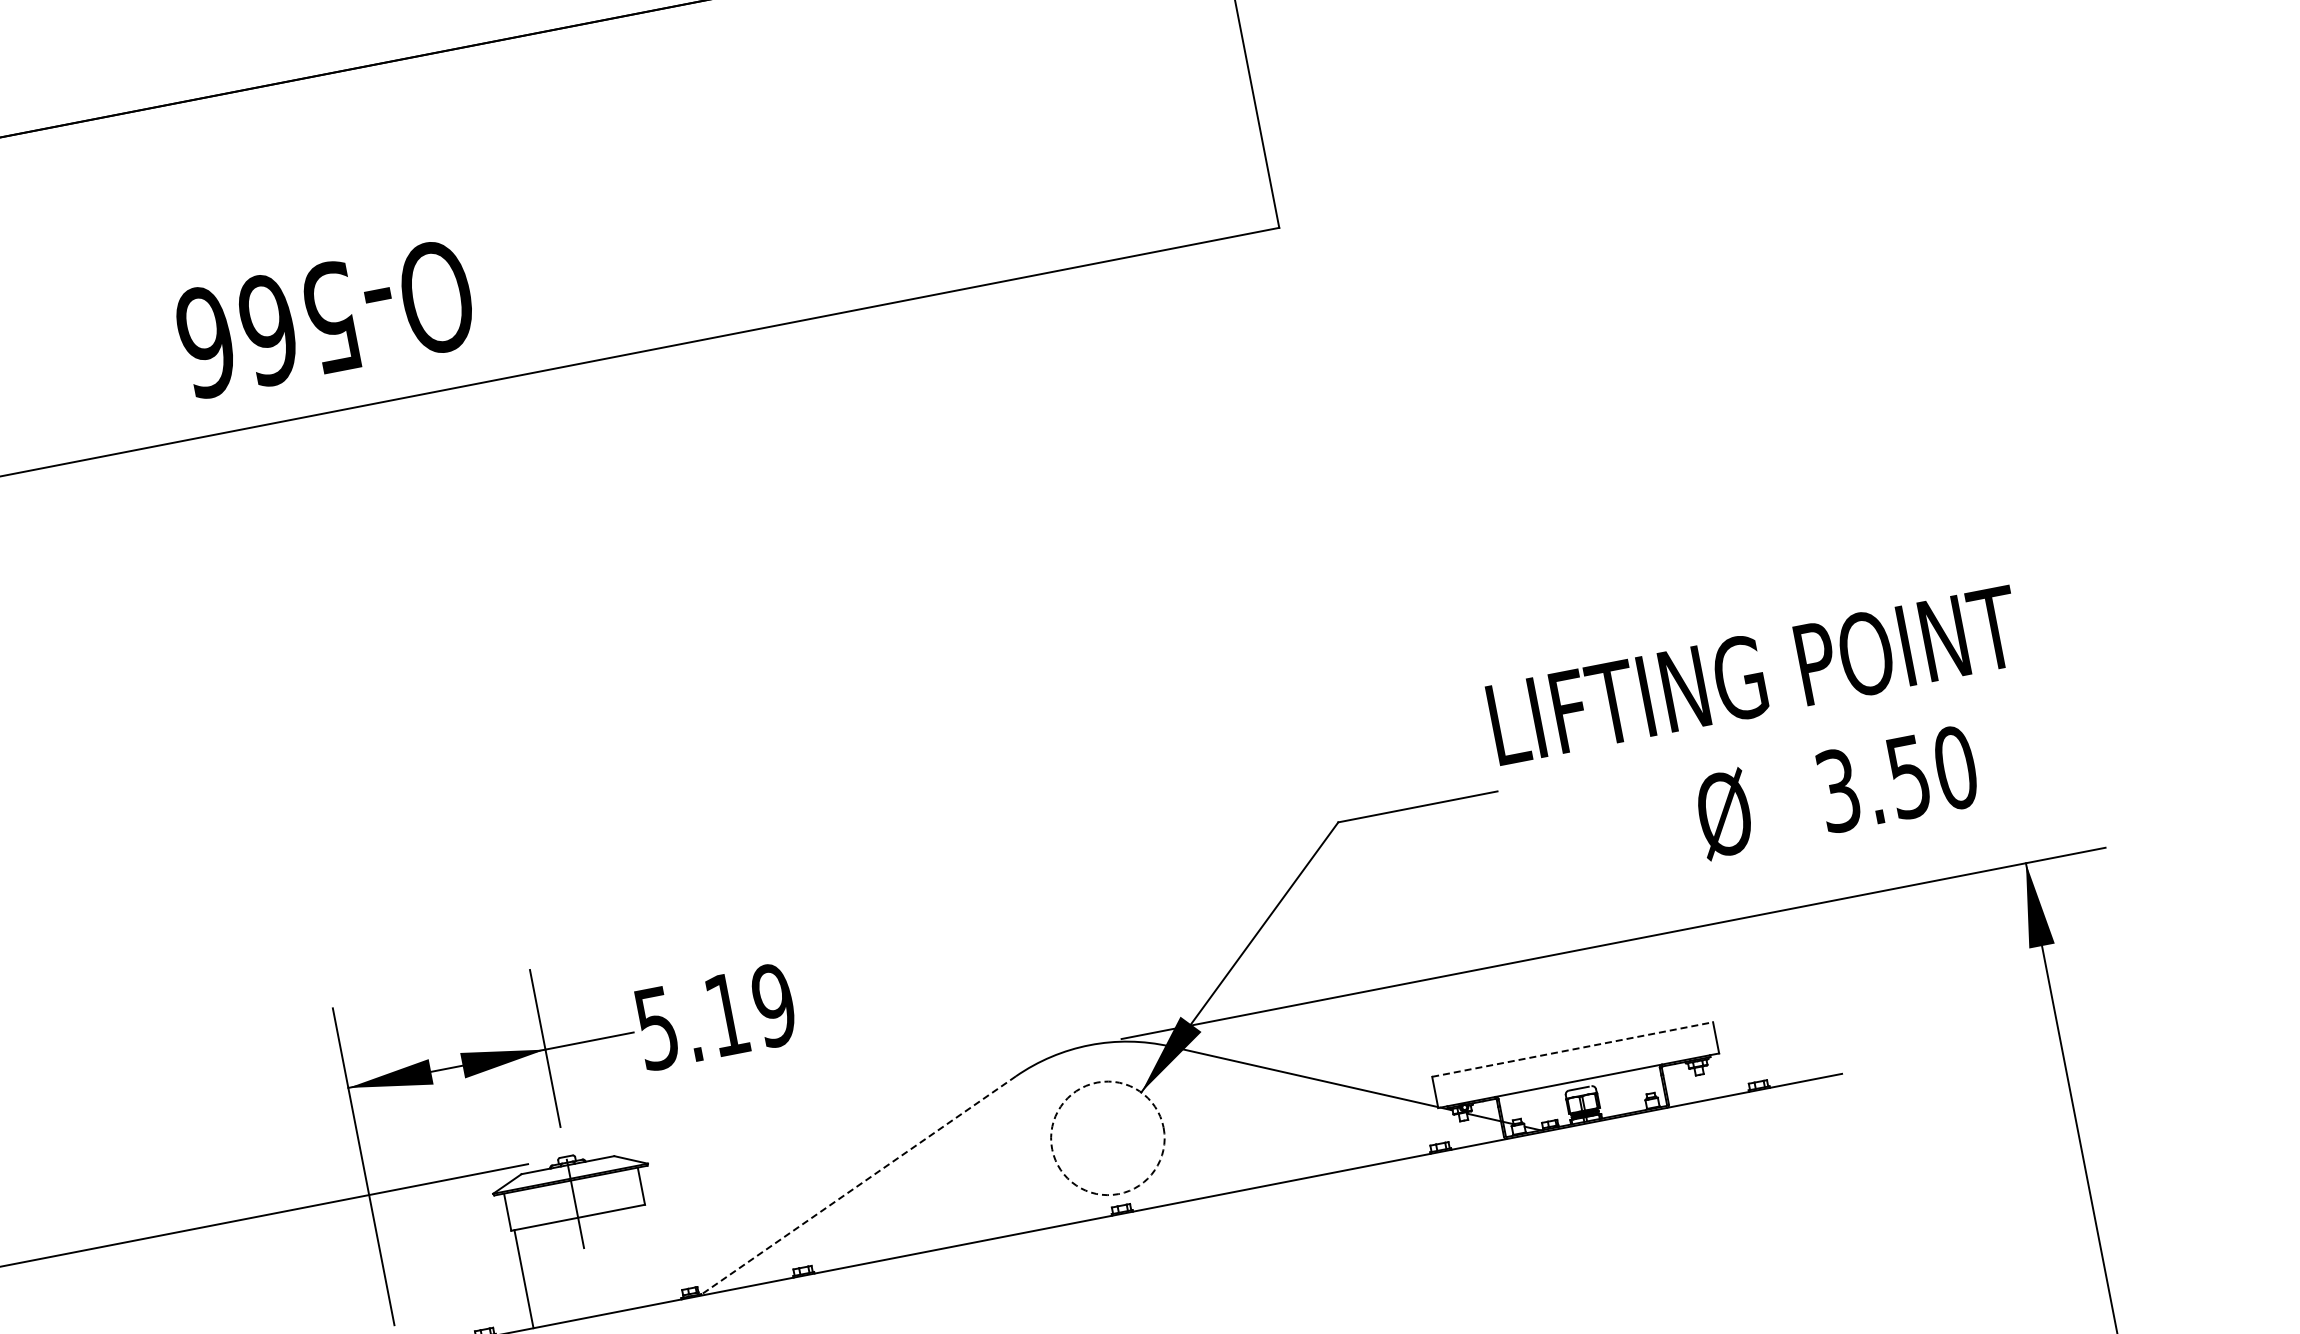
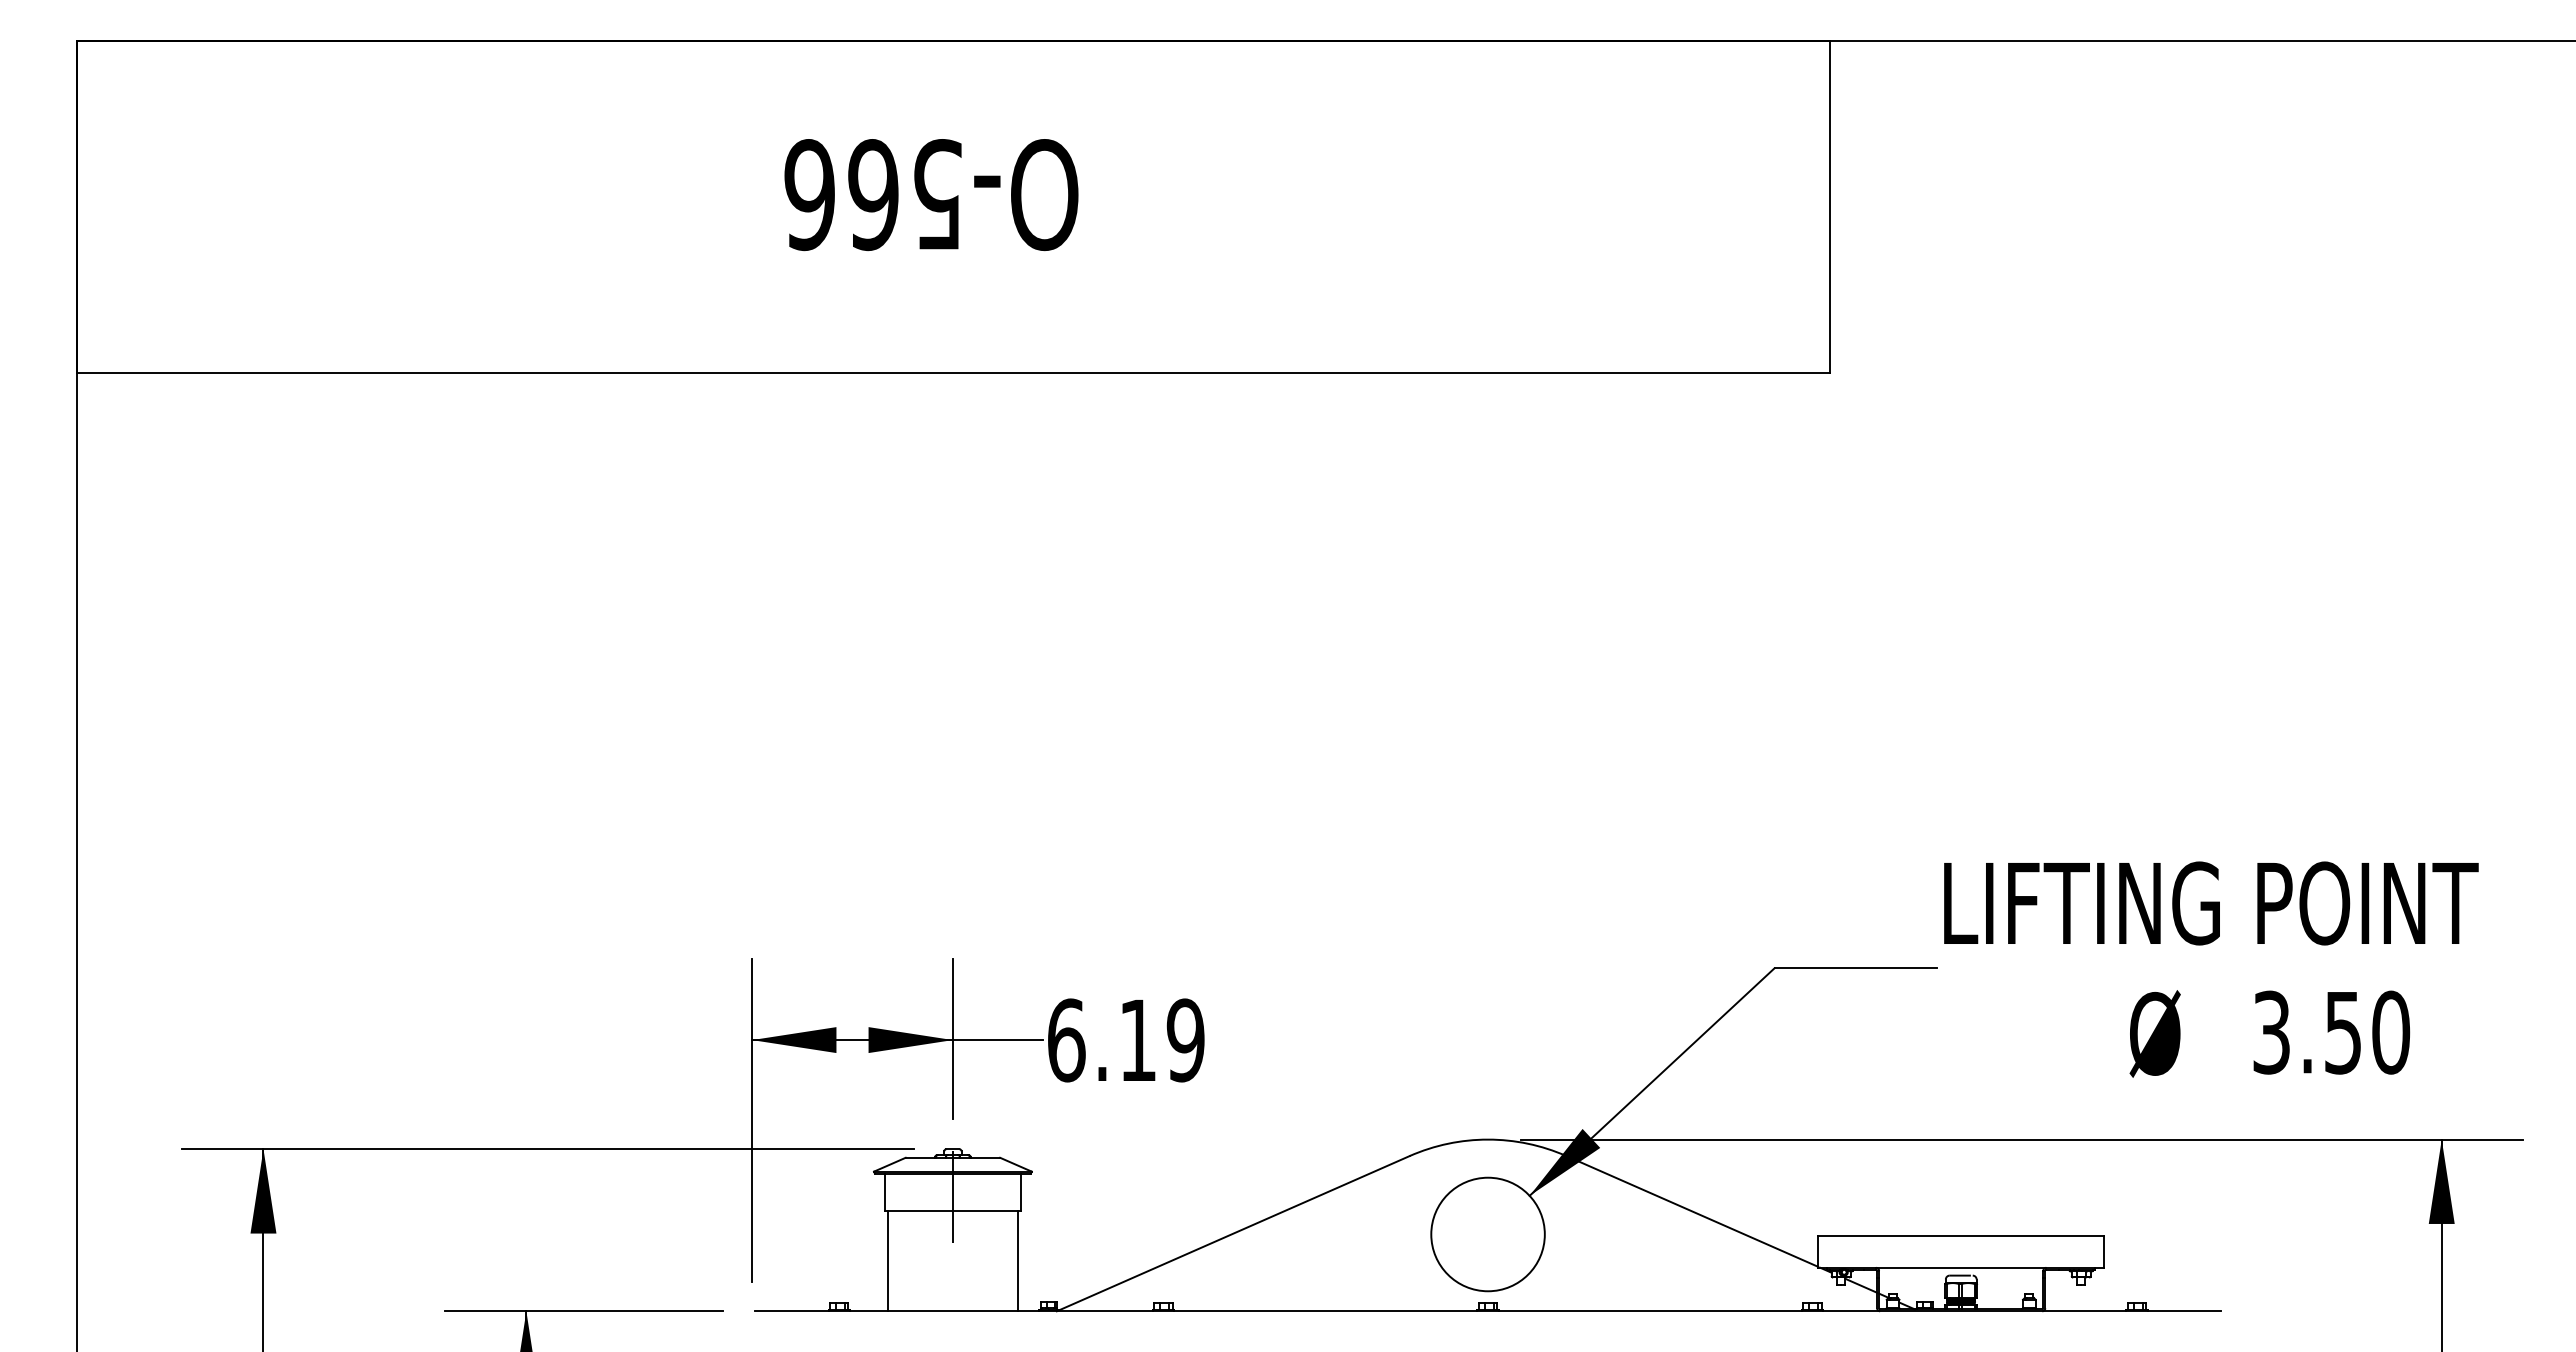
text: (325, 319) -> (931, 195), moved
text: (657, 1028) -> (1066, 1040), 5.19 -> 6.19
line: (1572, 1049) -> (1961, 1236), dashed -> solid
circle: (1107, 1138) -> (1487, 1234), dashed -> solid
line: (857, 1185) -> (1233, 1233), dashed -> solid
line: (651, 1254) -> (1017, 1261), added

